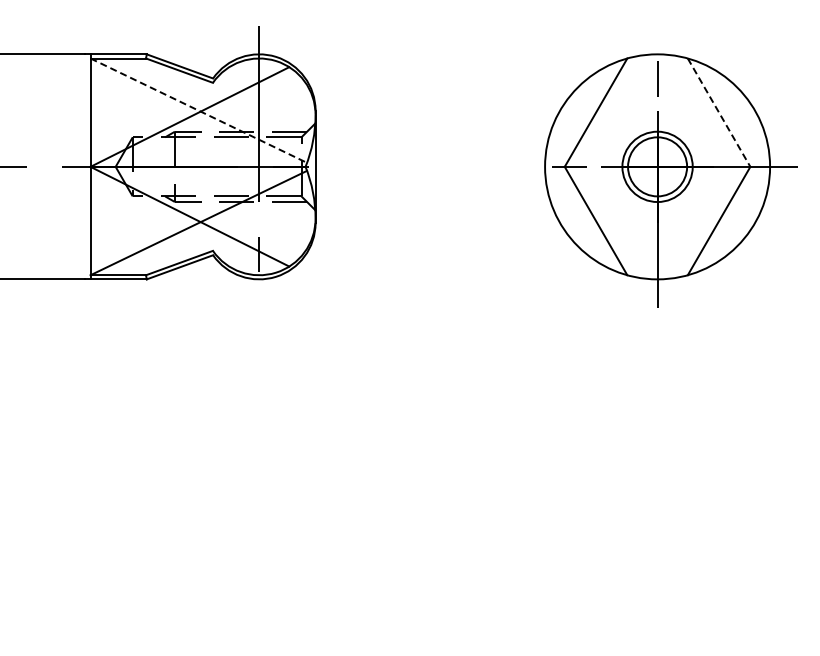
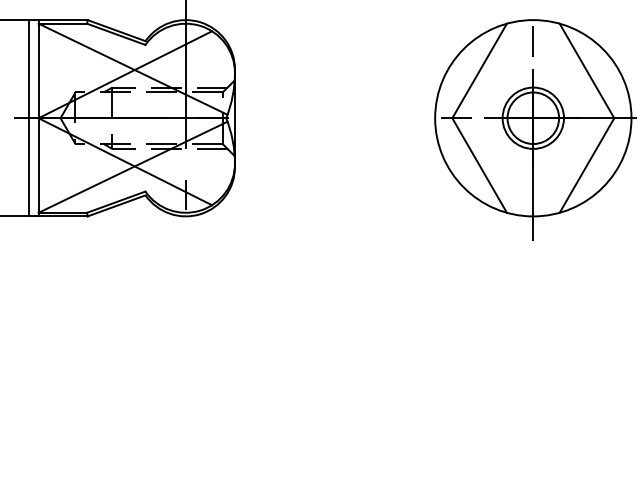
line: (199, 110) -> (133, 69), dashed -> solid
line: (719, 112) -> (587, 70), dashed -> solid
line: (80, 166) -> (29, 117), added

